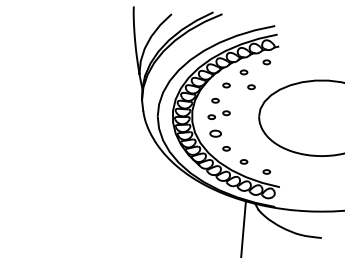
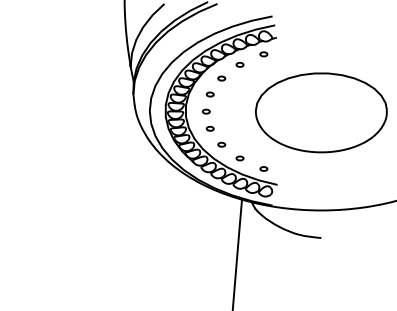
part: (251, 87) -> (247, 80), removed
part: (226, 113) -> (221, 107), removed
part: (214, 133) -> (209, 128), size x0.62

